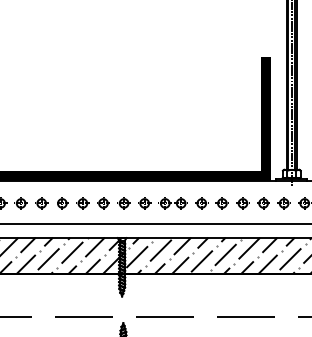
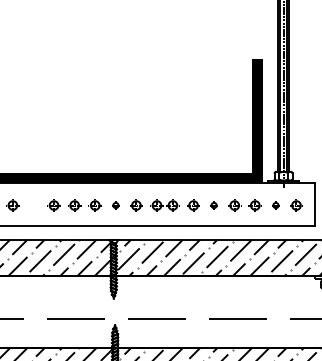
part: (41, 203) -> (33, 205), removed
part: (123, 203) -> (115, 205), size x0.6
part: (221, 203) -> (213, 205), size x0.6
part: (283, 203) -> (275, 205), size x0.6

